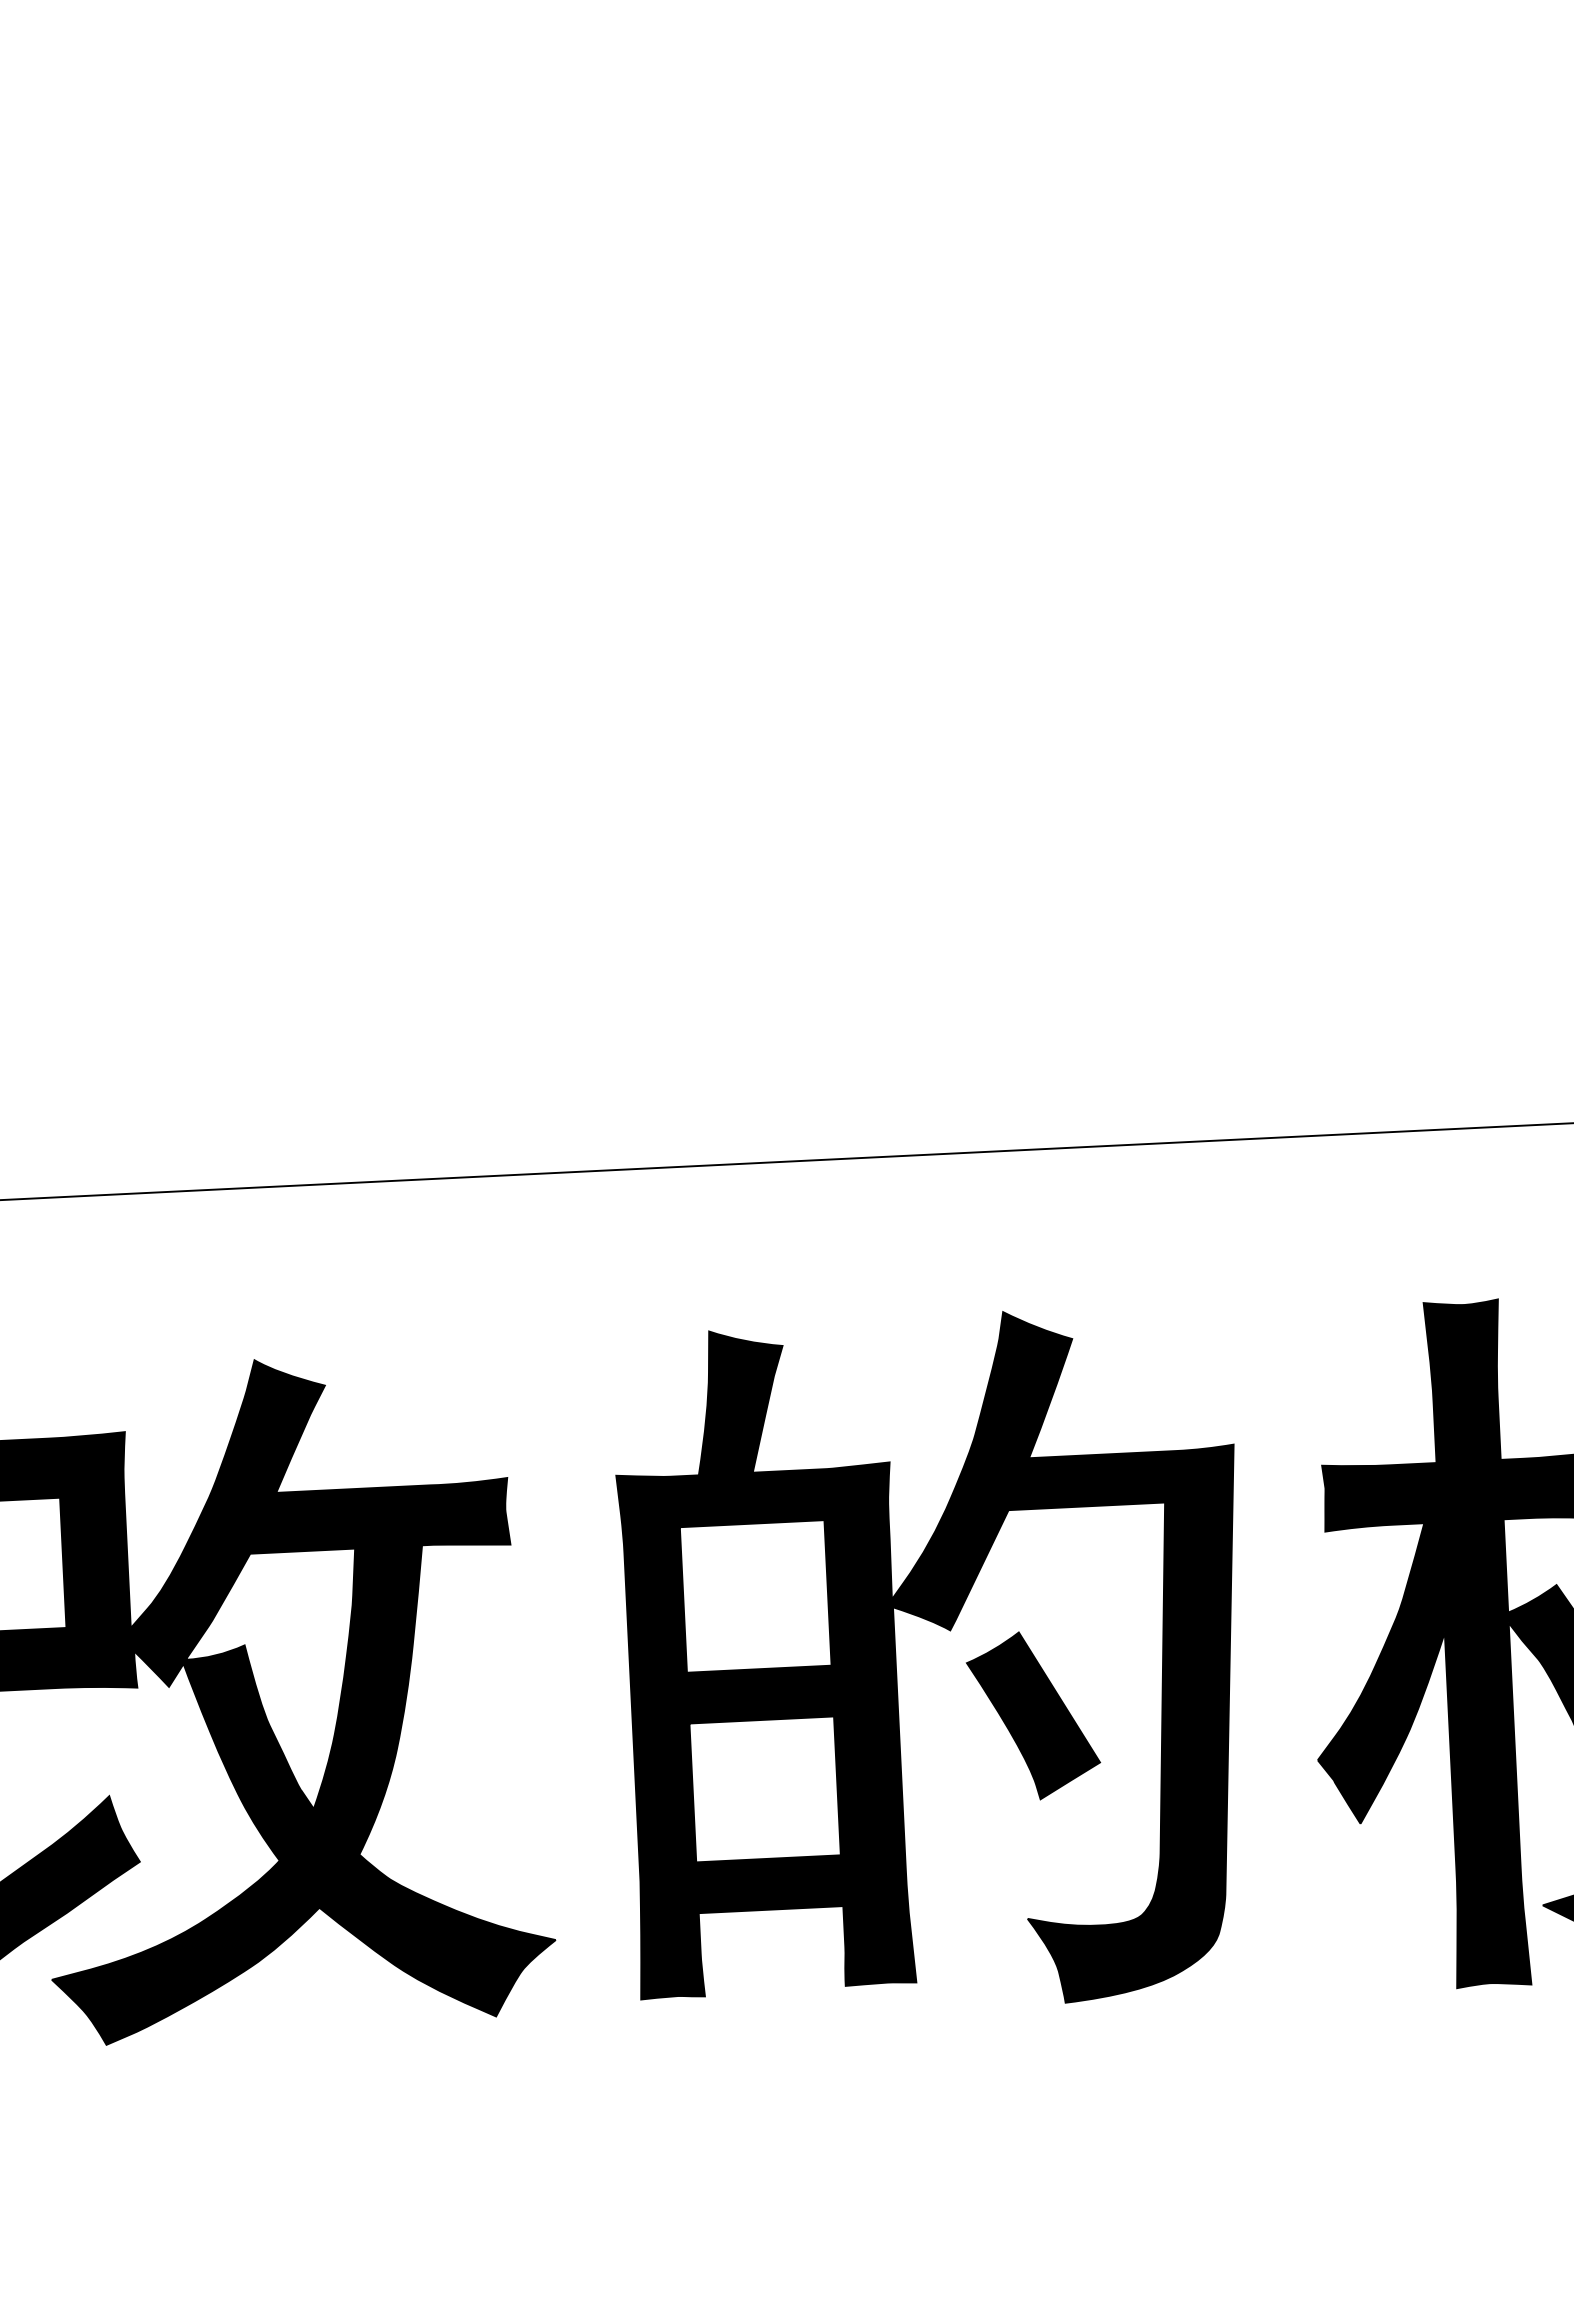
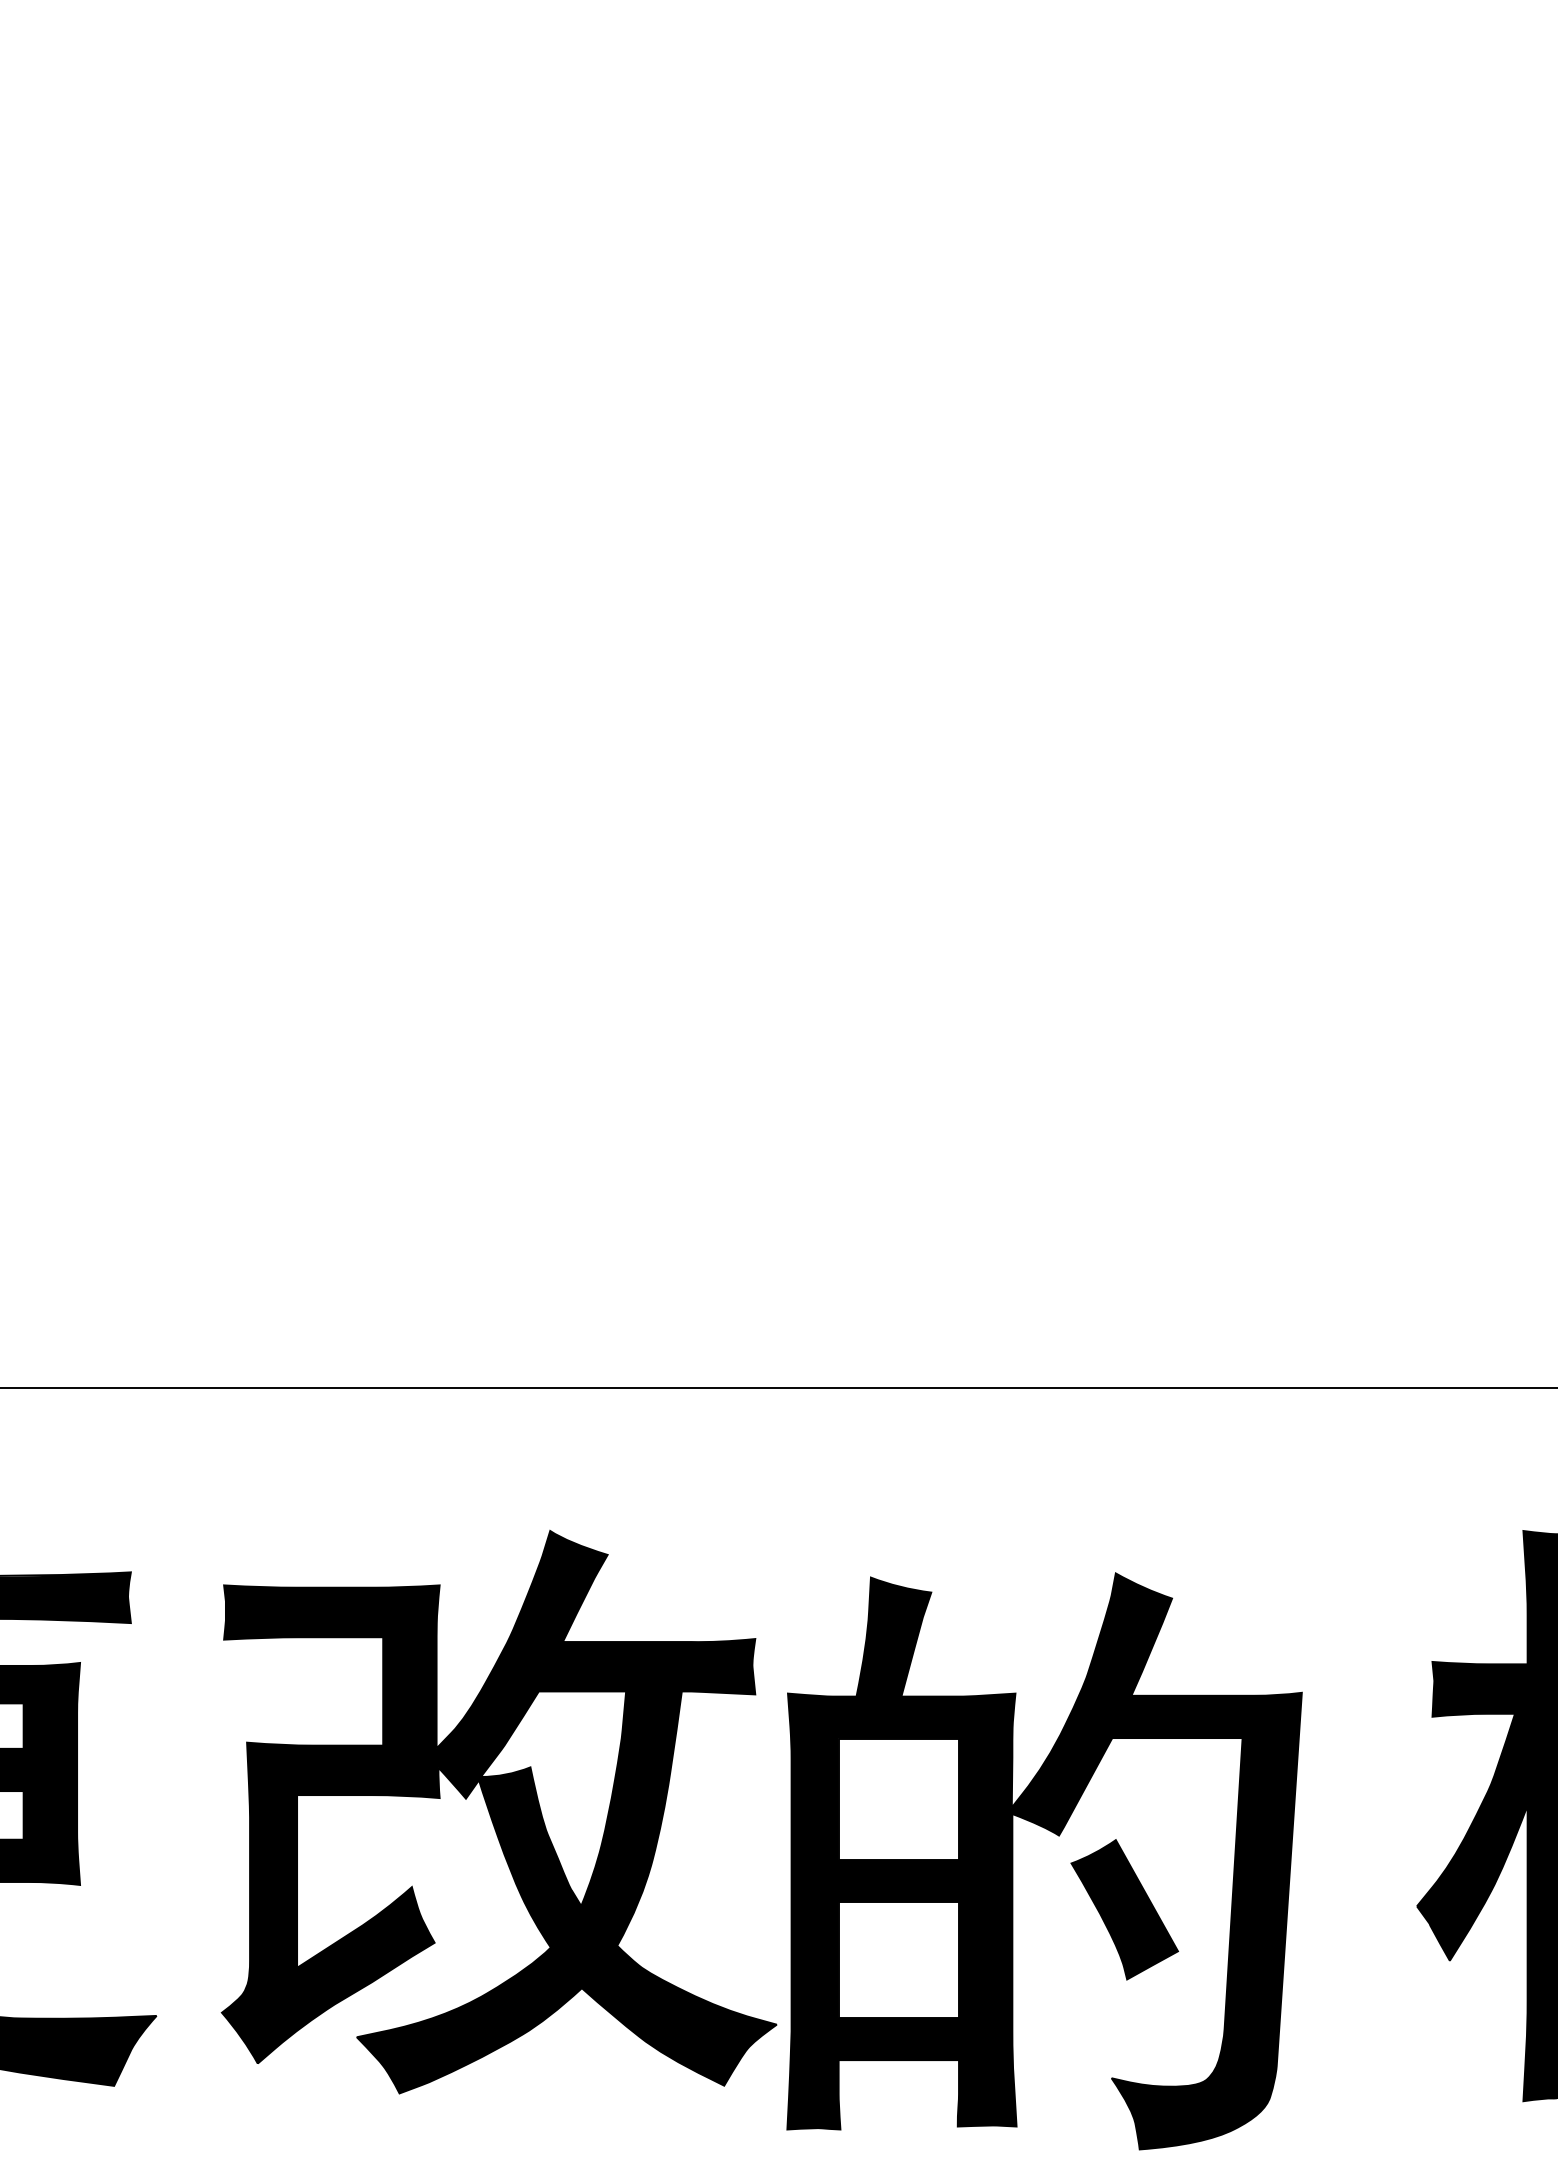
part: (965, 1662) -> (1070, 1862), moved

